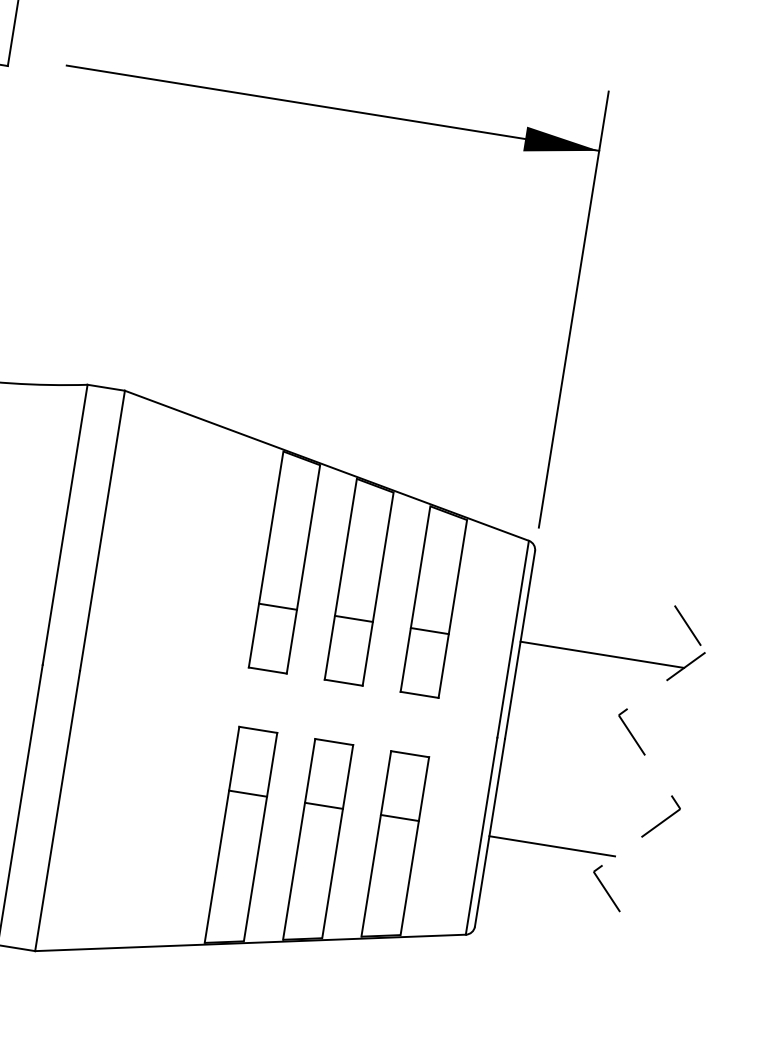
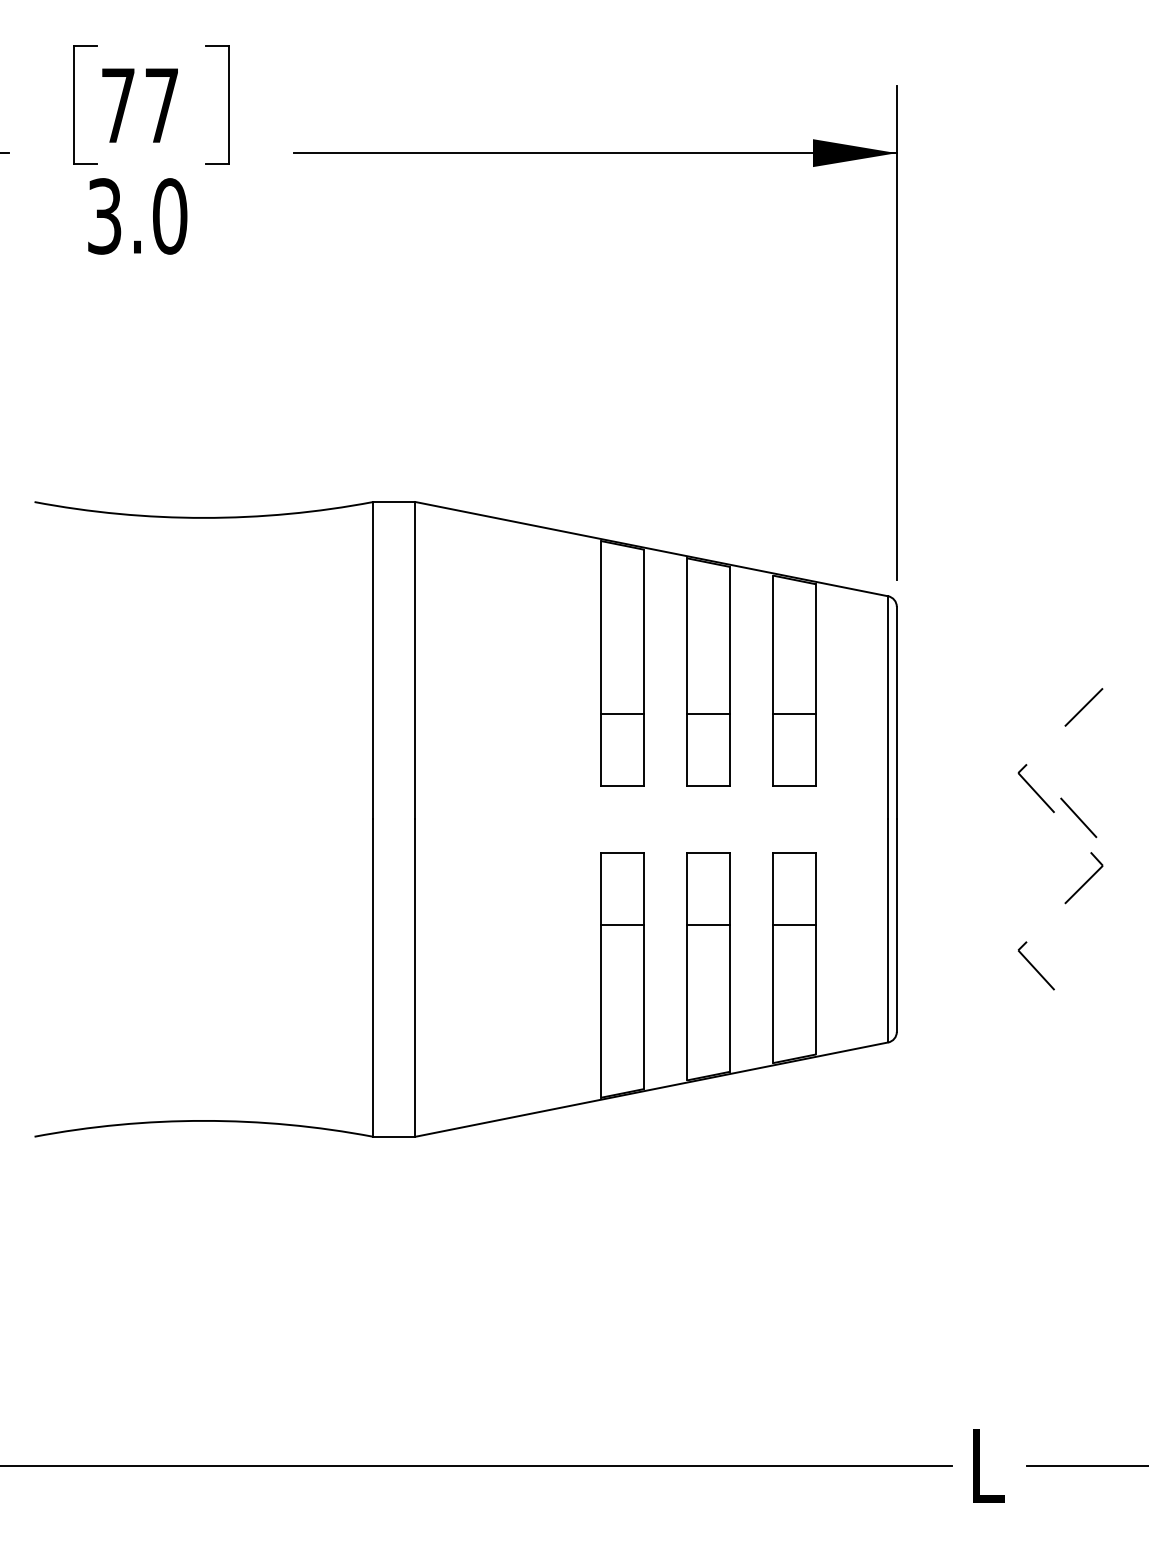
line: (687, 625) -> (1078, 817), moved
line: (602, 655) -> (989, 709), removed
line: (551, 846) -> (967, 929), removed

